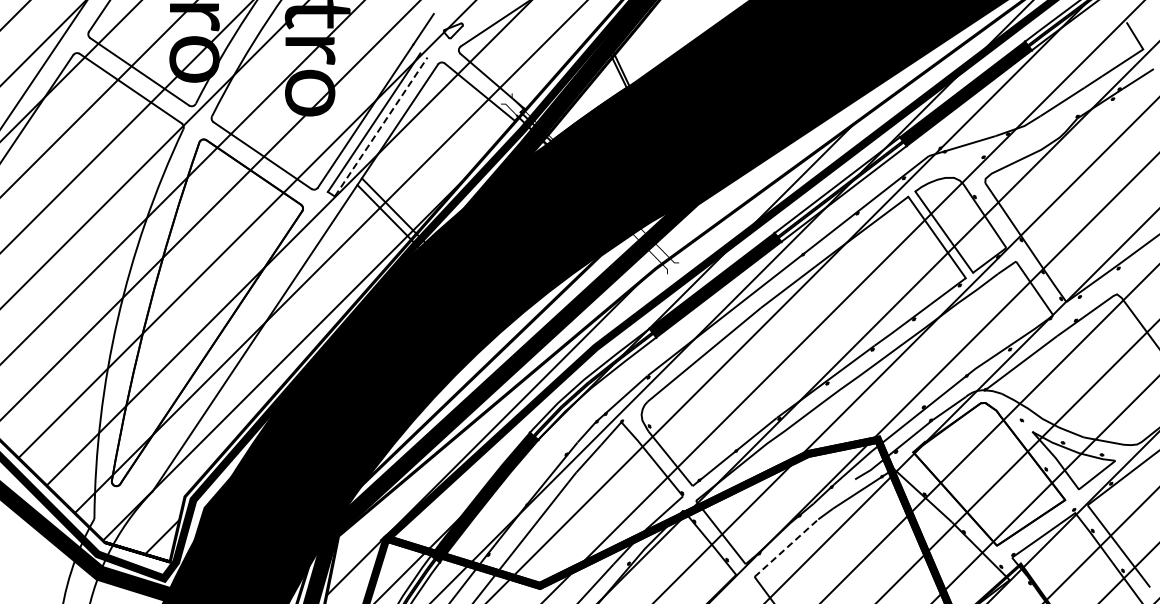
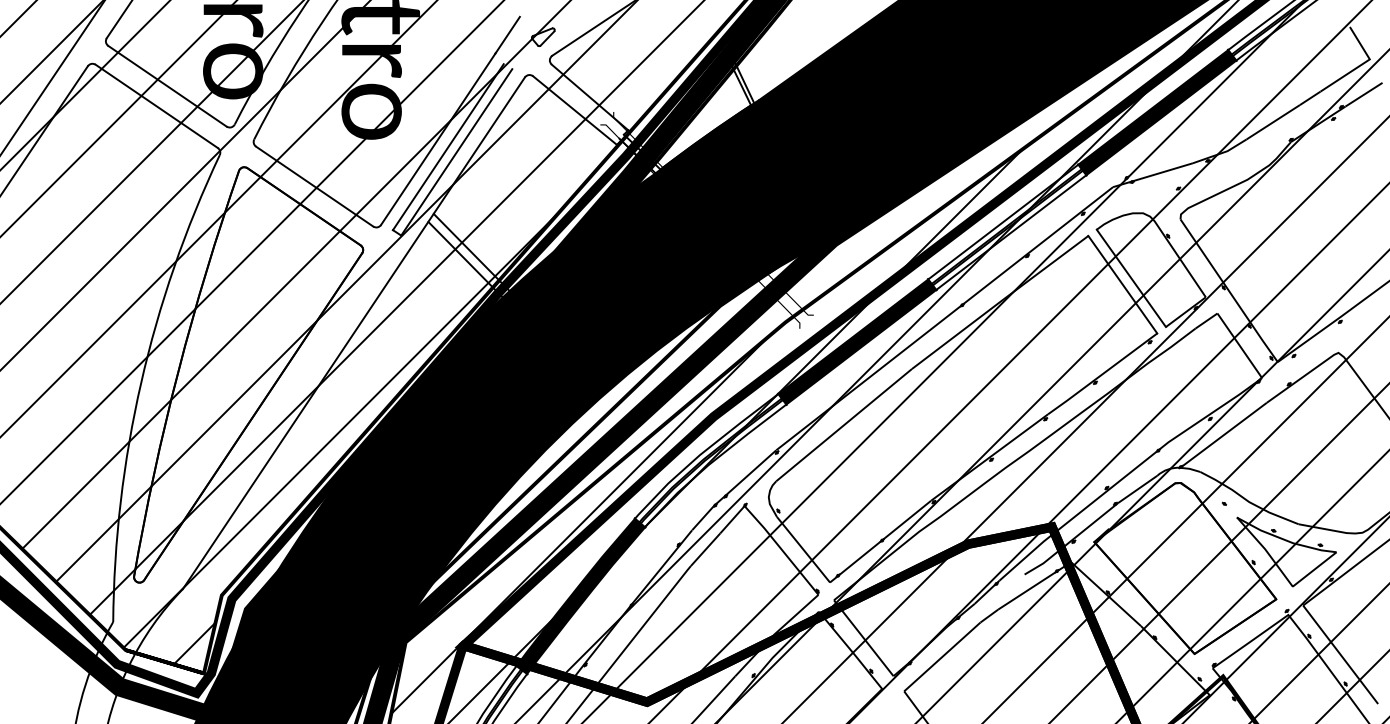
line: (381, 126) -> (457, 151), dashed -> solid
line: (786, 548) -> (942, 657), dashed -> solid

